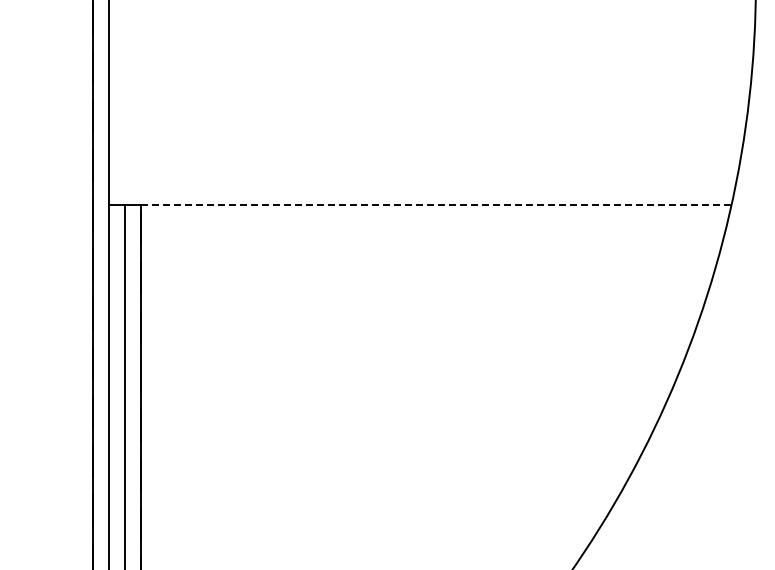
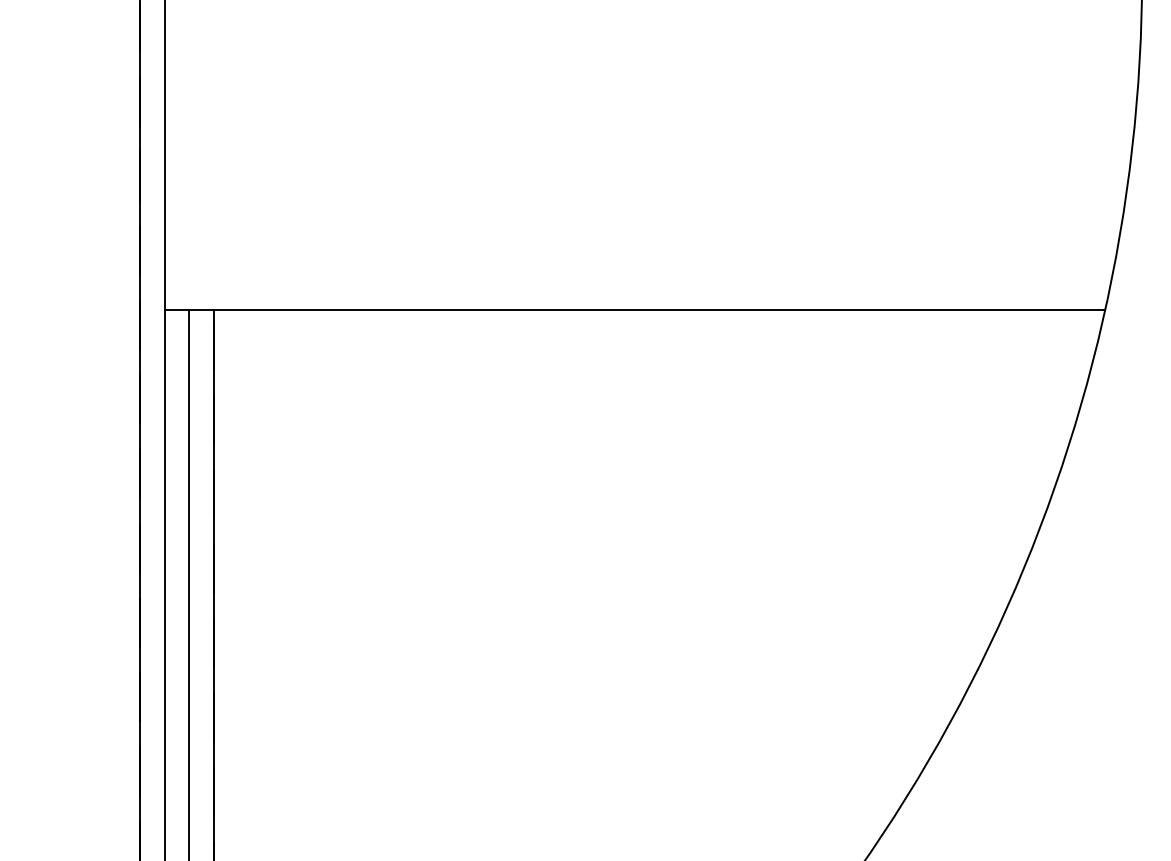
line: (436, 205) -> (659, 310), dashed -> solid

